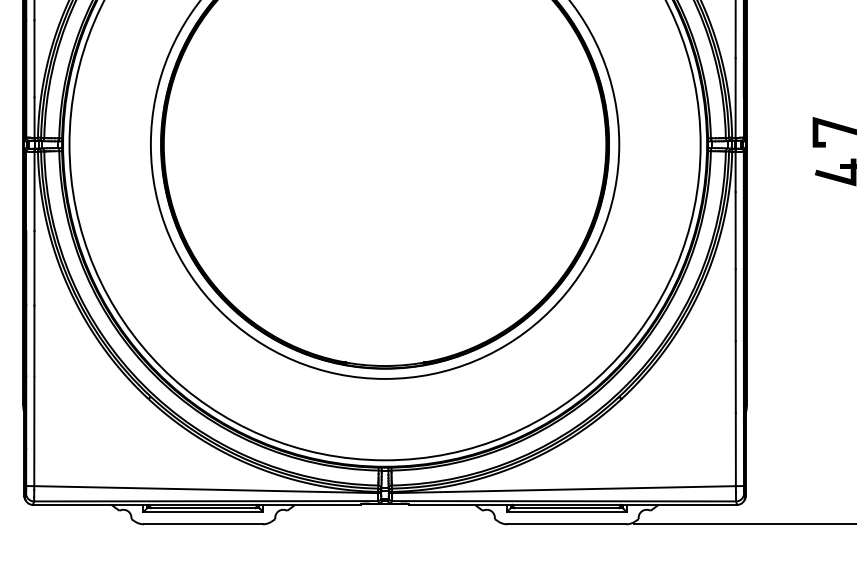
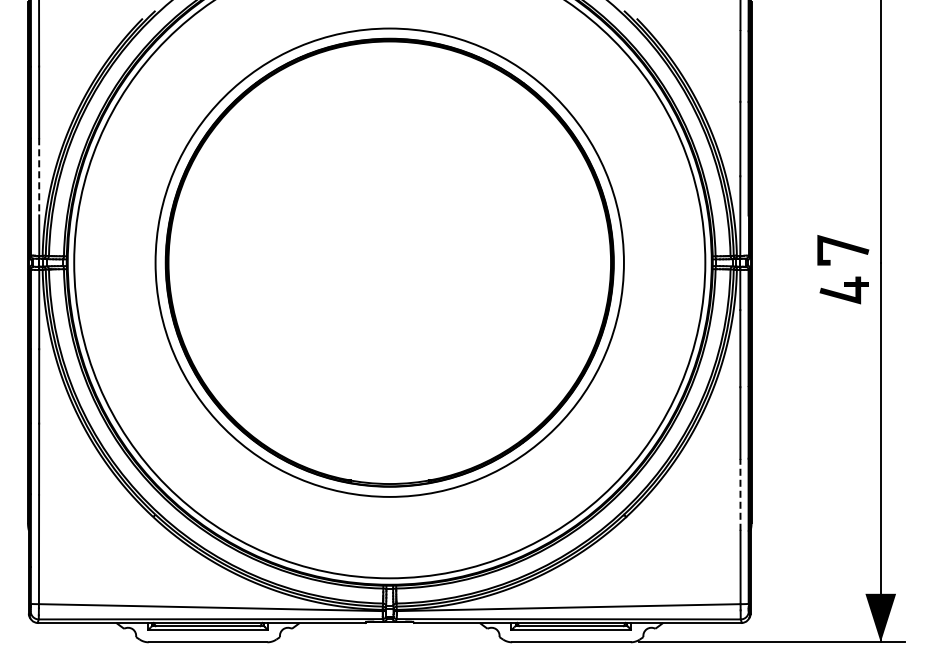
line: (34, 58) -> (39, 176), solid -> dashed
line: (735, 376) -> (740, 494), solid -> dashed

